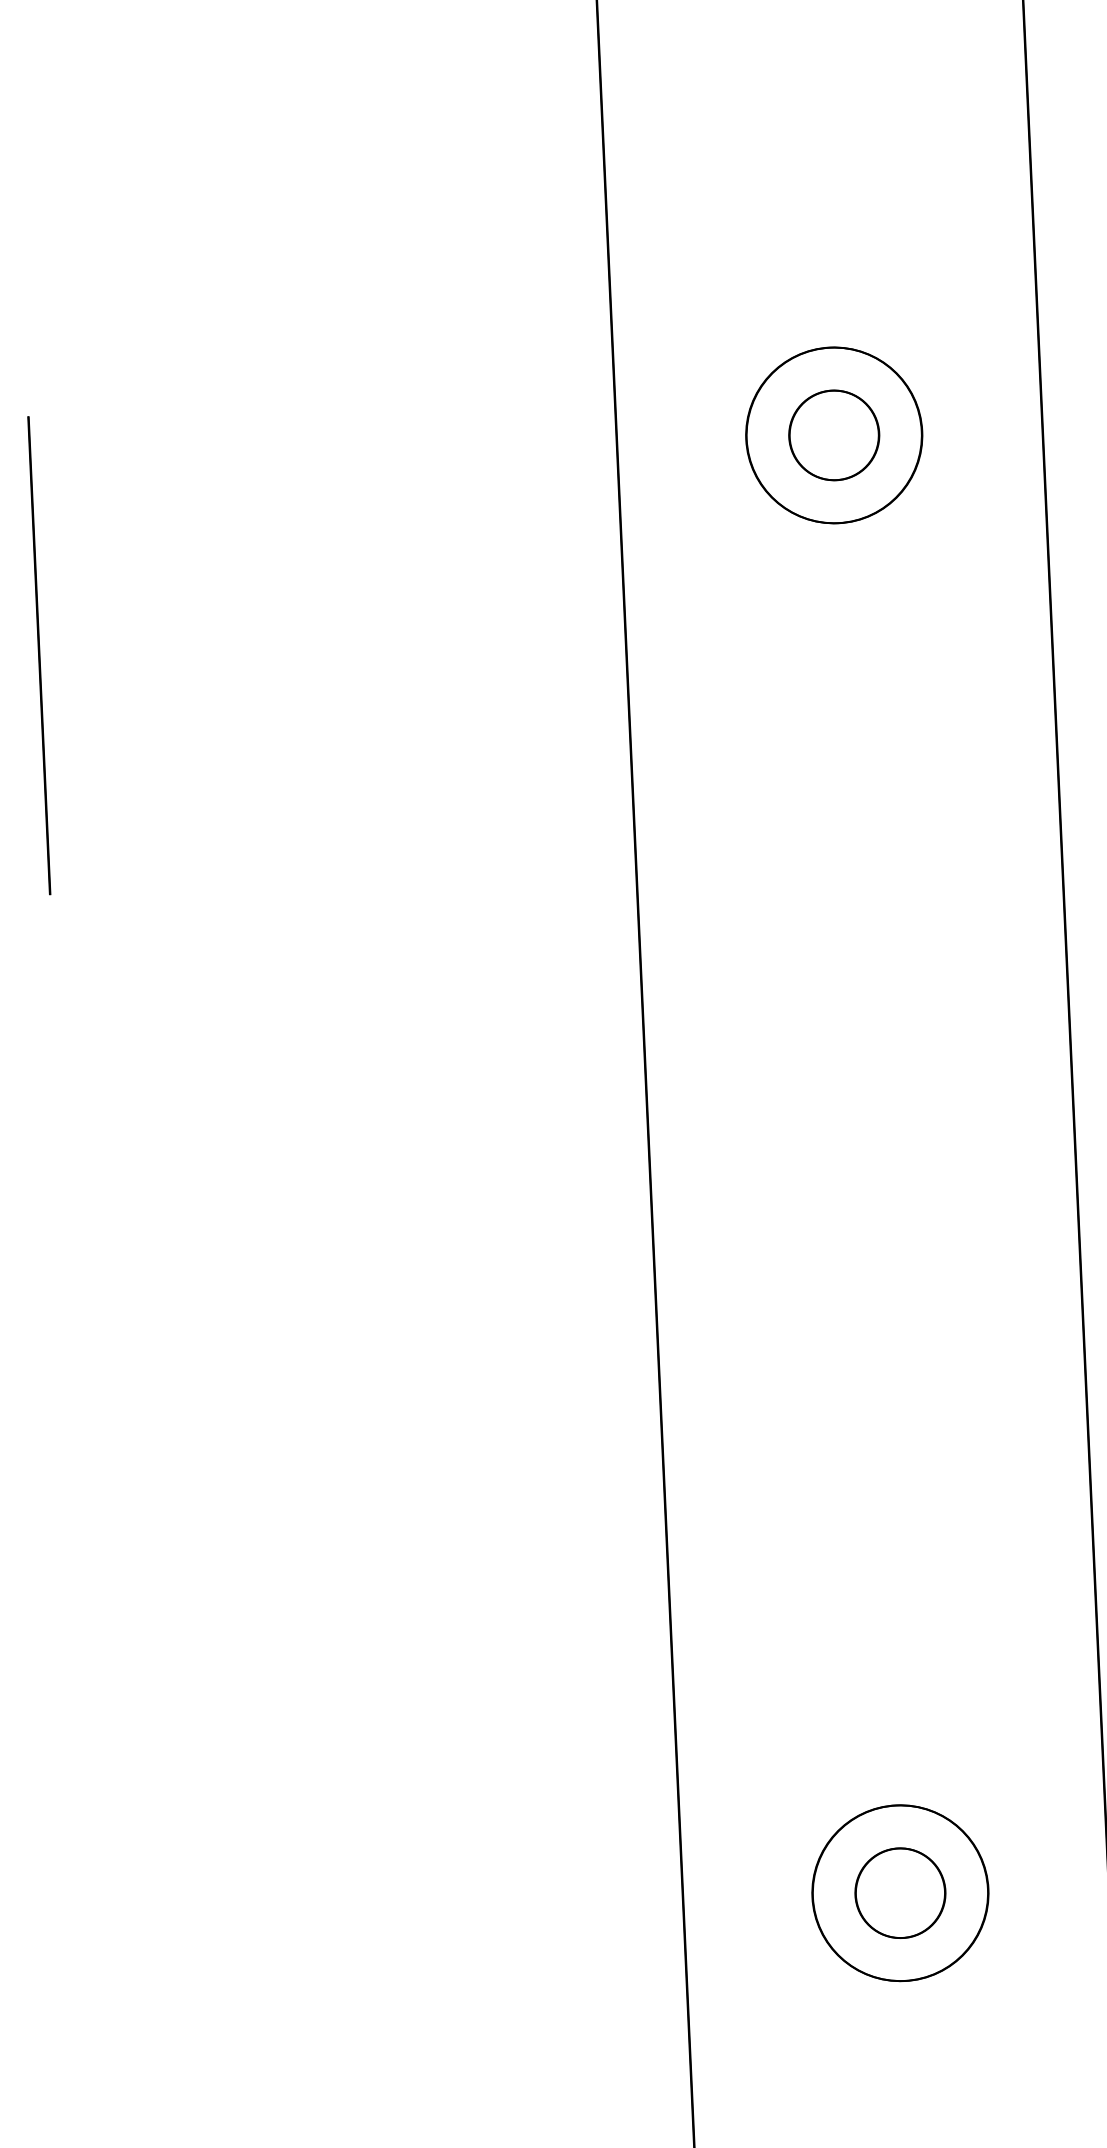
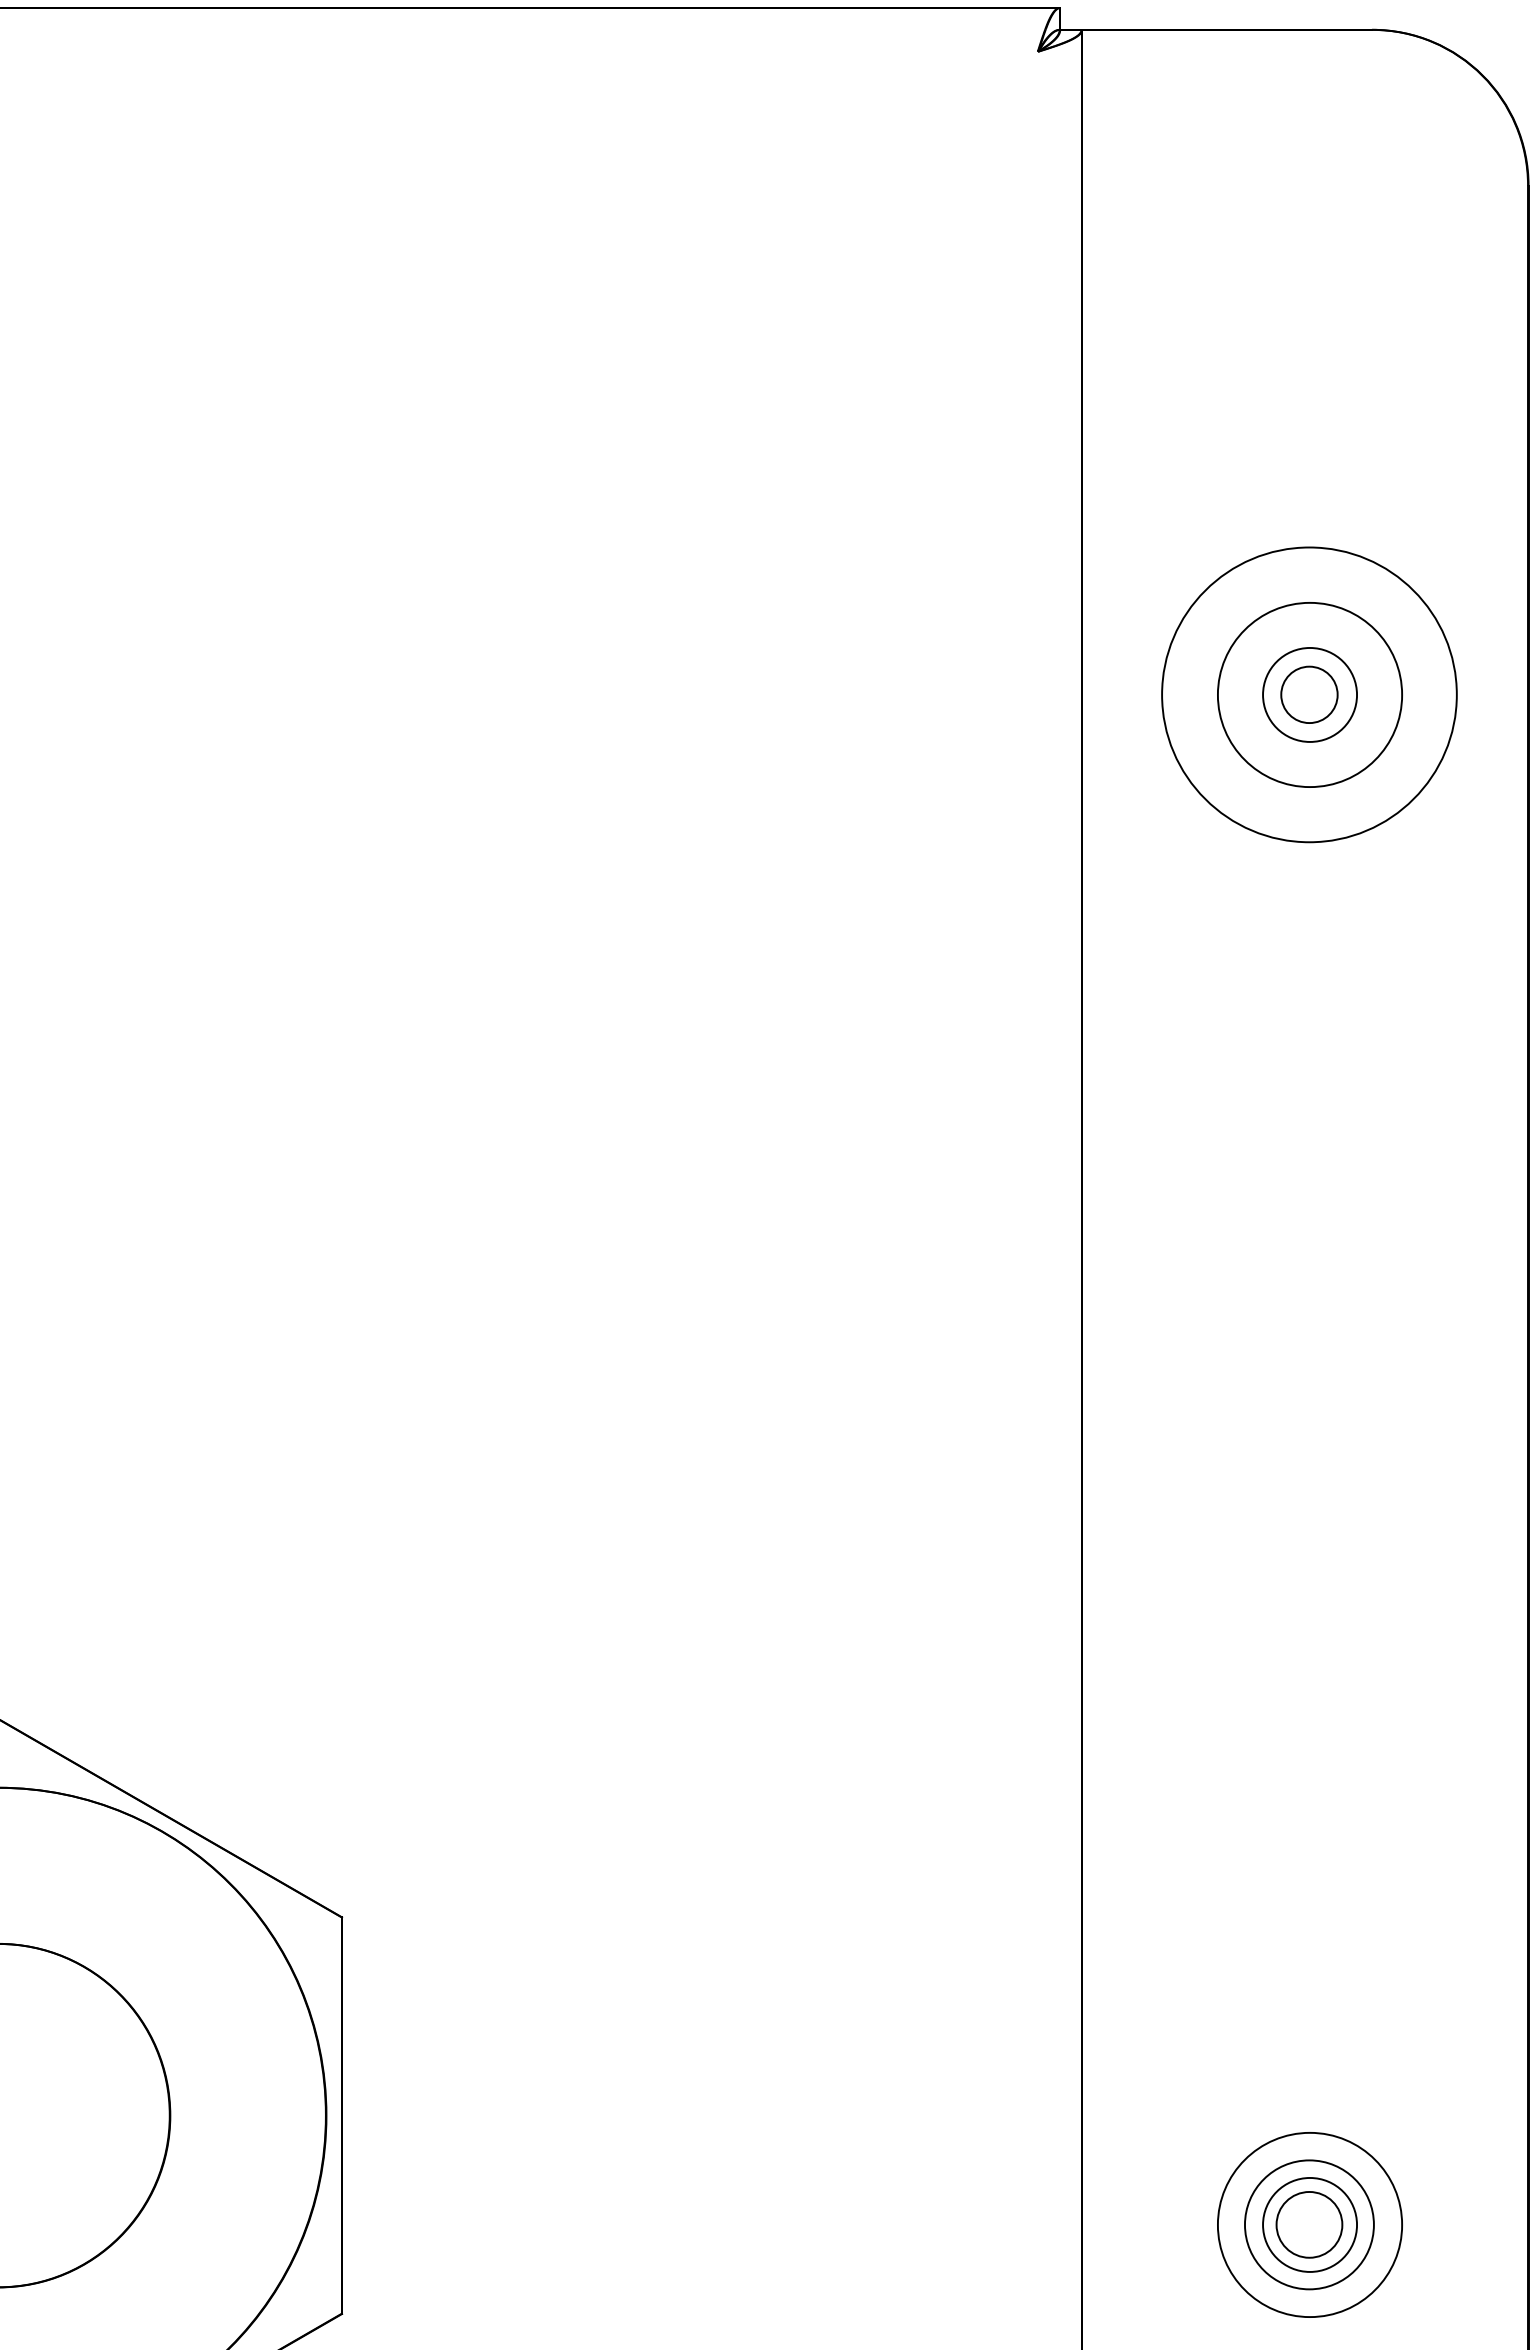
circle: (833, 435) -> (1309, 694), size x0.6
circle: (833, 435) -> (1309, 694), size x1.6
line: (39, 655) -> (466, 887), removed
circle: (900, 1892) -> (1309, 2224), size x0.7
circle: (900, 1892) -> (1309, 2224), size x0.7

